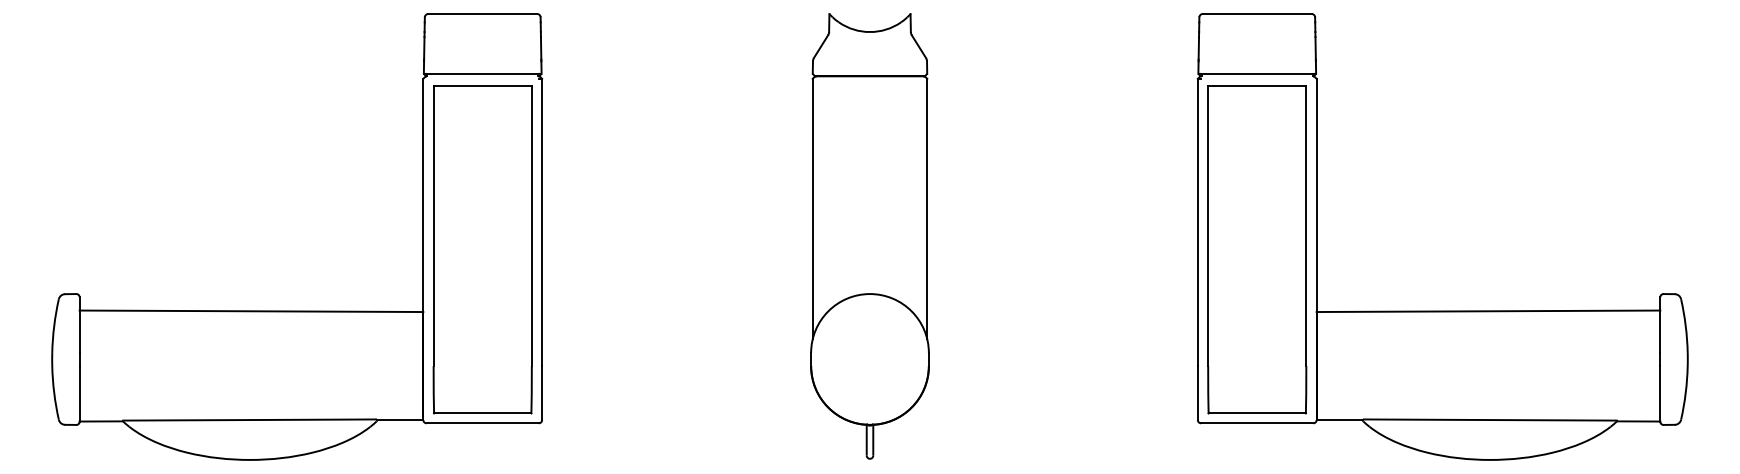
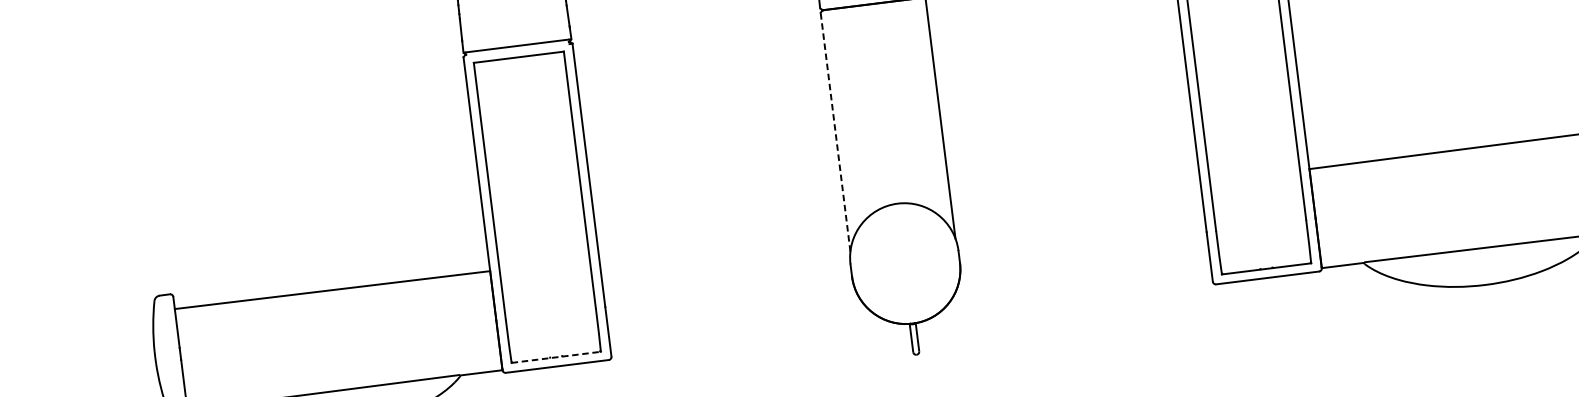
line: (812, 208) -> (835, 131), solid -> dashed
line: (482, 413) -> (556, 357), solid -> dashed

